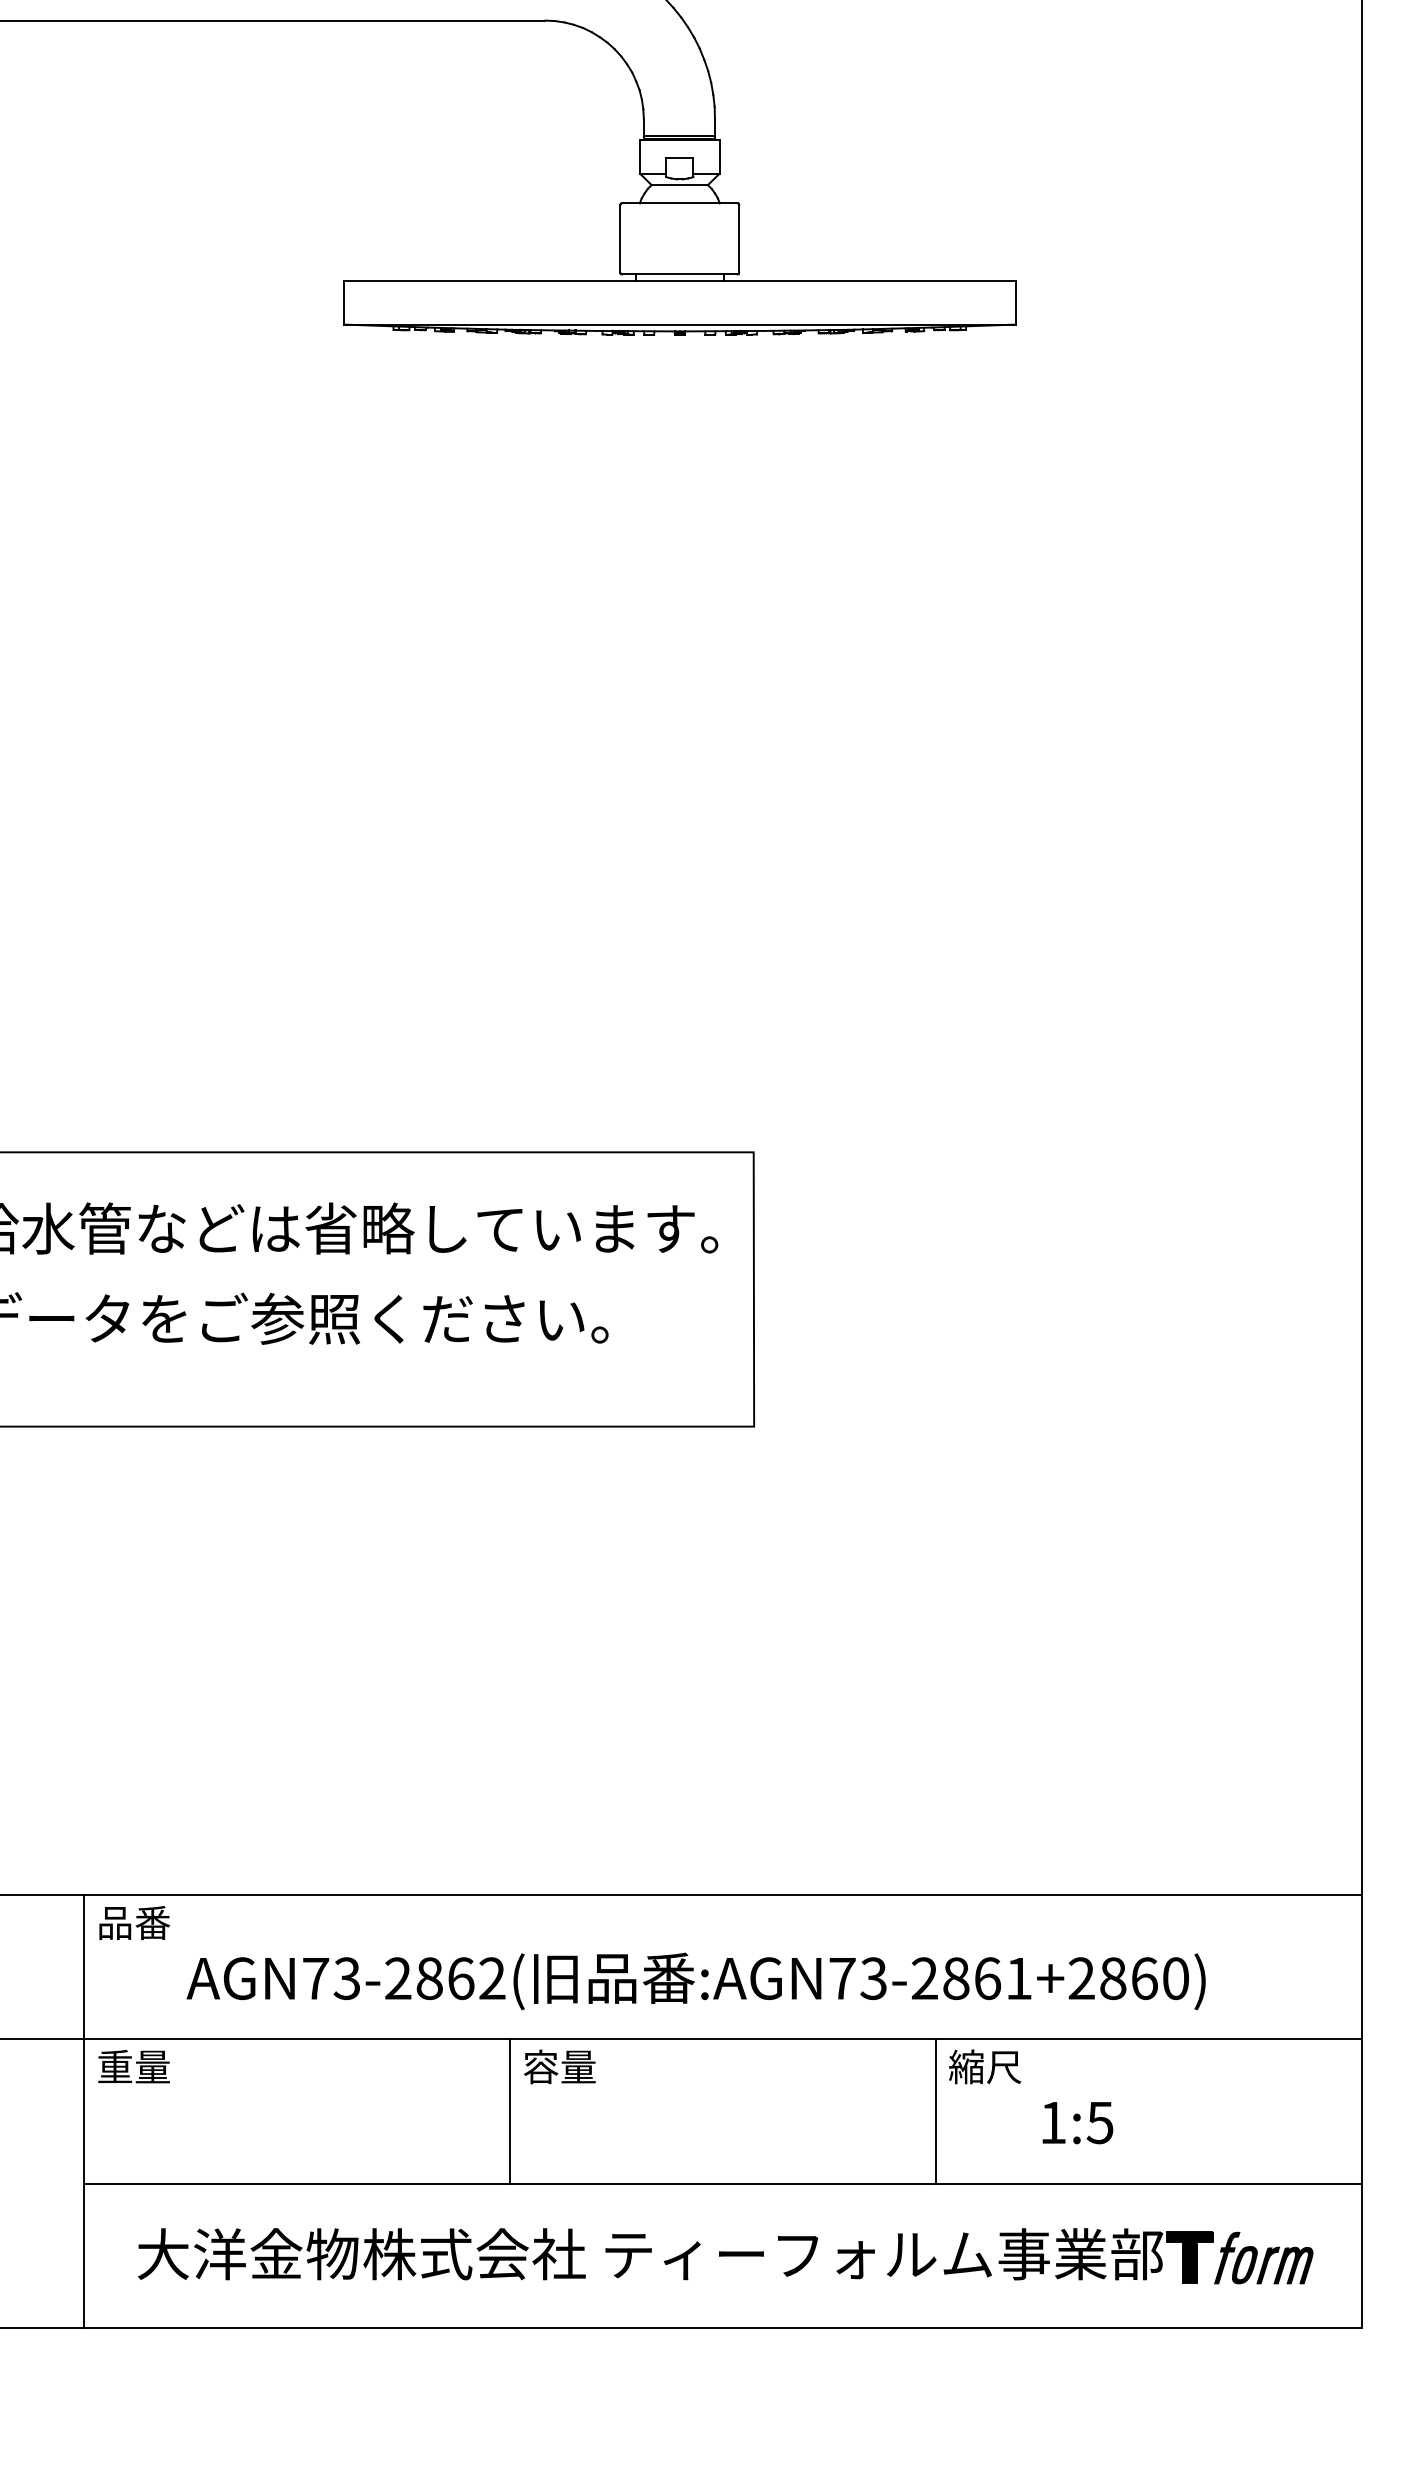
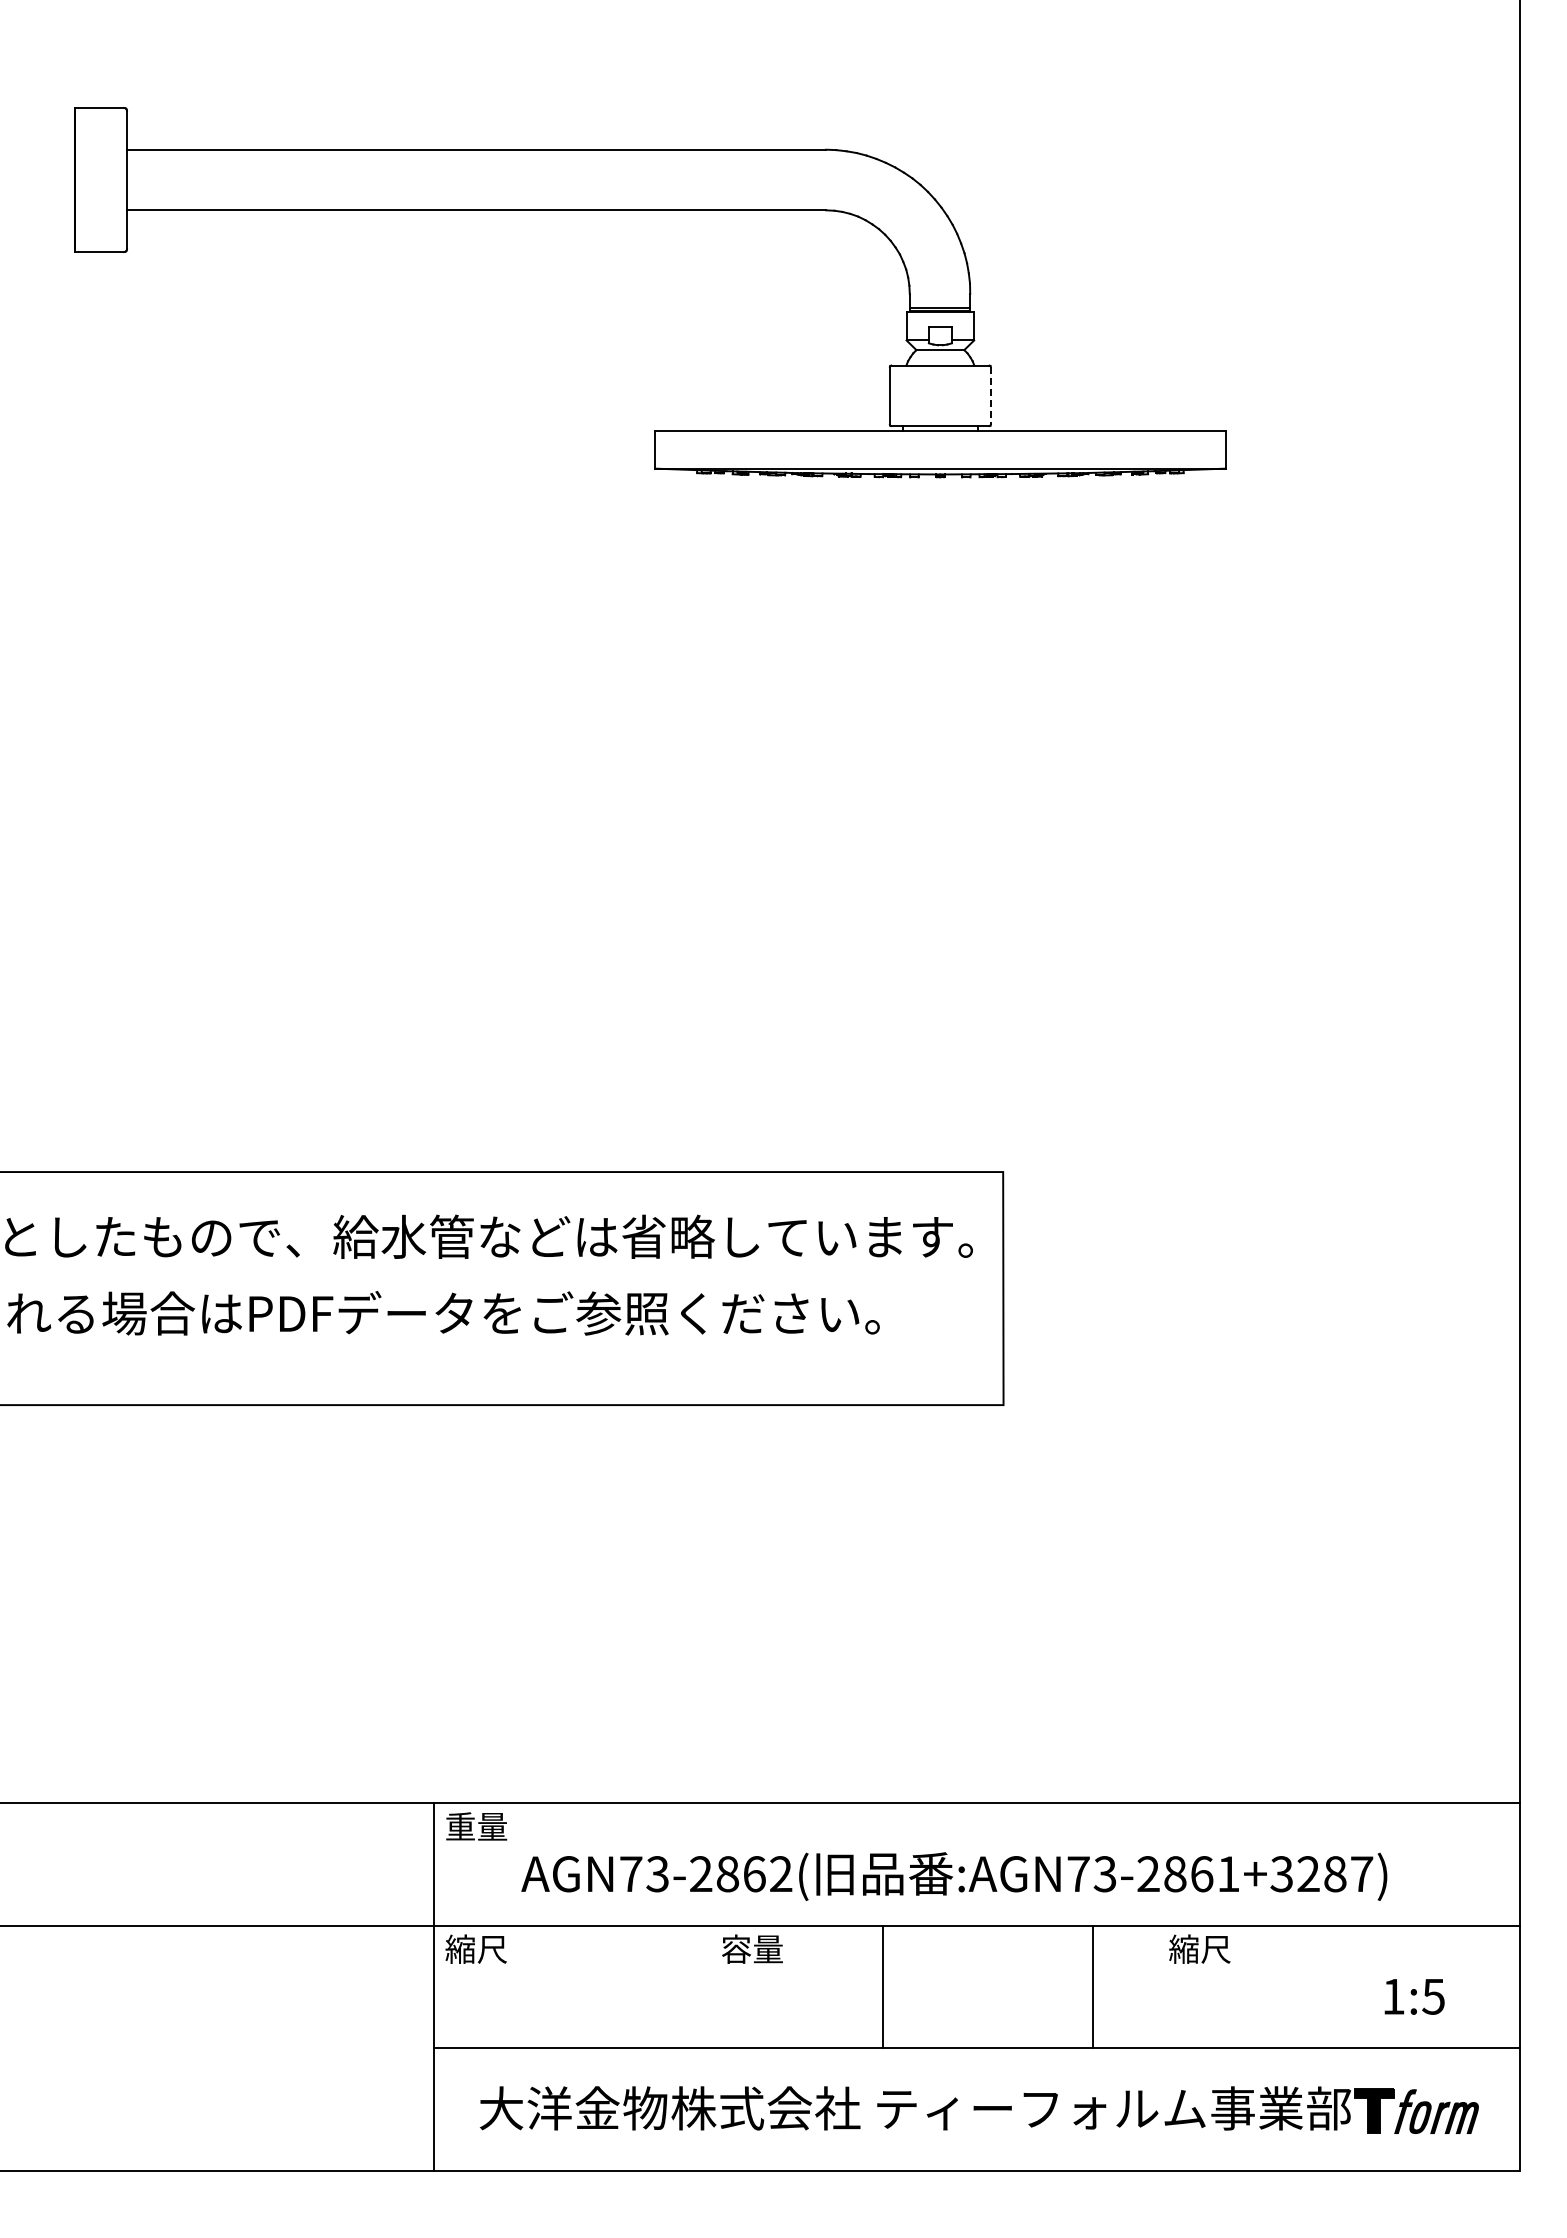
line: (738, 238) -> (990, 395), solid -> dashed
text: (133, 1922) -> (476, 1826), 品番 -> 重量
text: (1128, 1978) -> (1321, 1874), :AGN73-2861+2860) -> :AGN73-2861+3287)
text: (133, 2066) -> (476, 1948), 重量 -> 縮尺
text: (559, 2066) -> (752, 1948), moved
line: (510, 2110) -> (883, 1986), moved
line: (936, 2110) -> (1093, 1986), moved
text: (1077, 2122) -> (1414, 1996), moved

